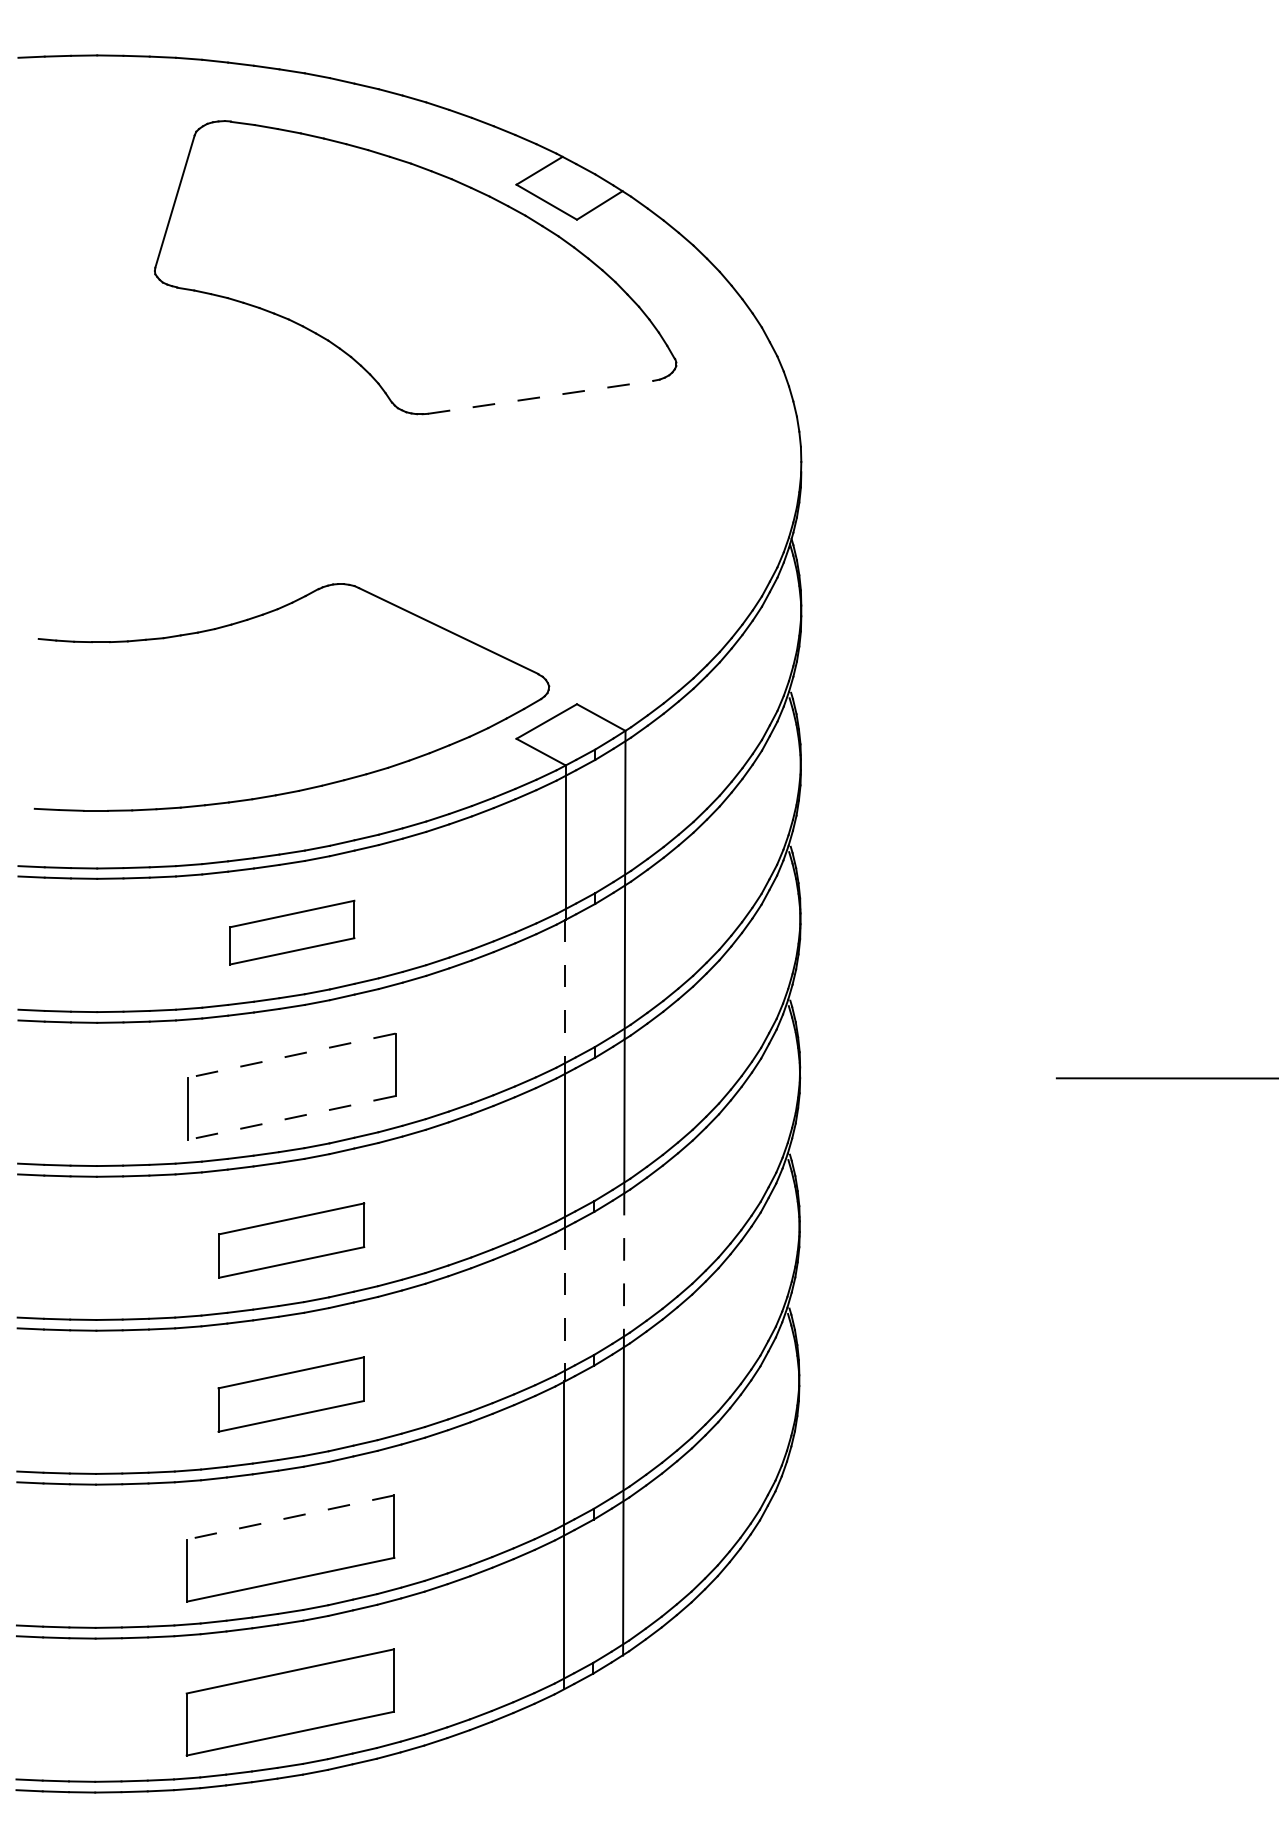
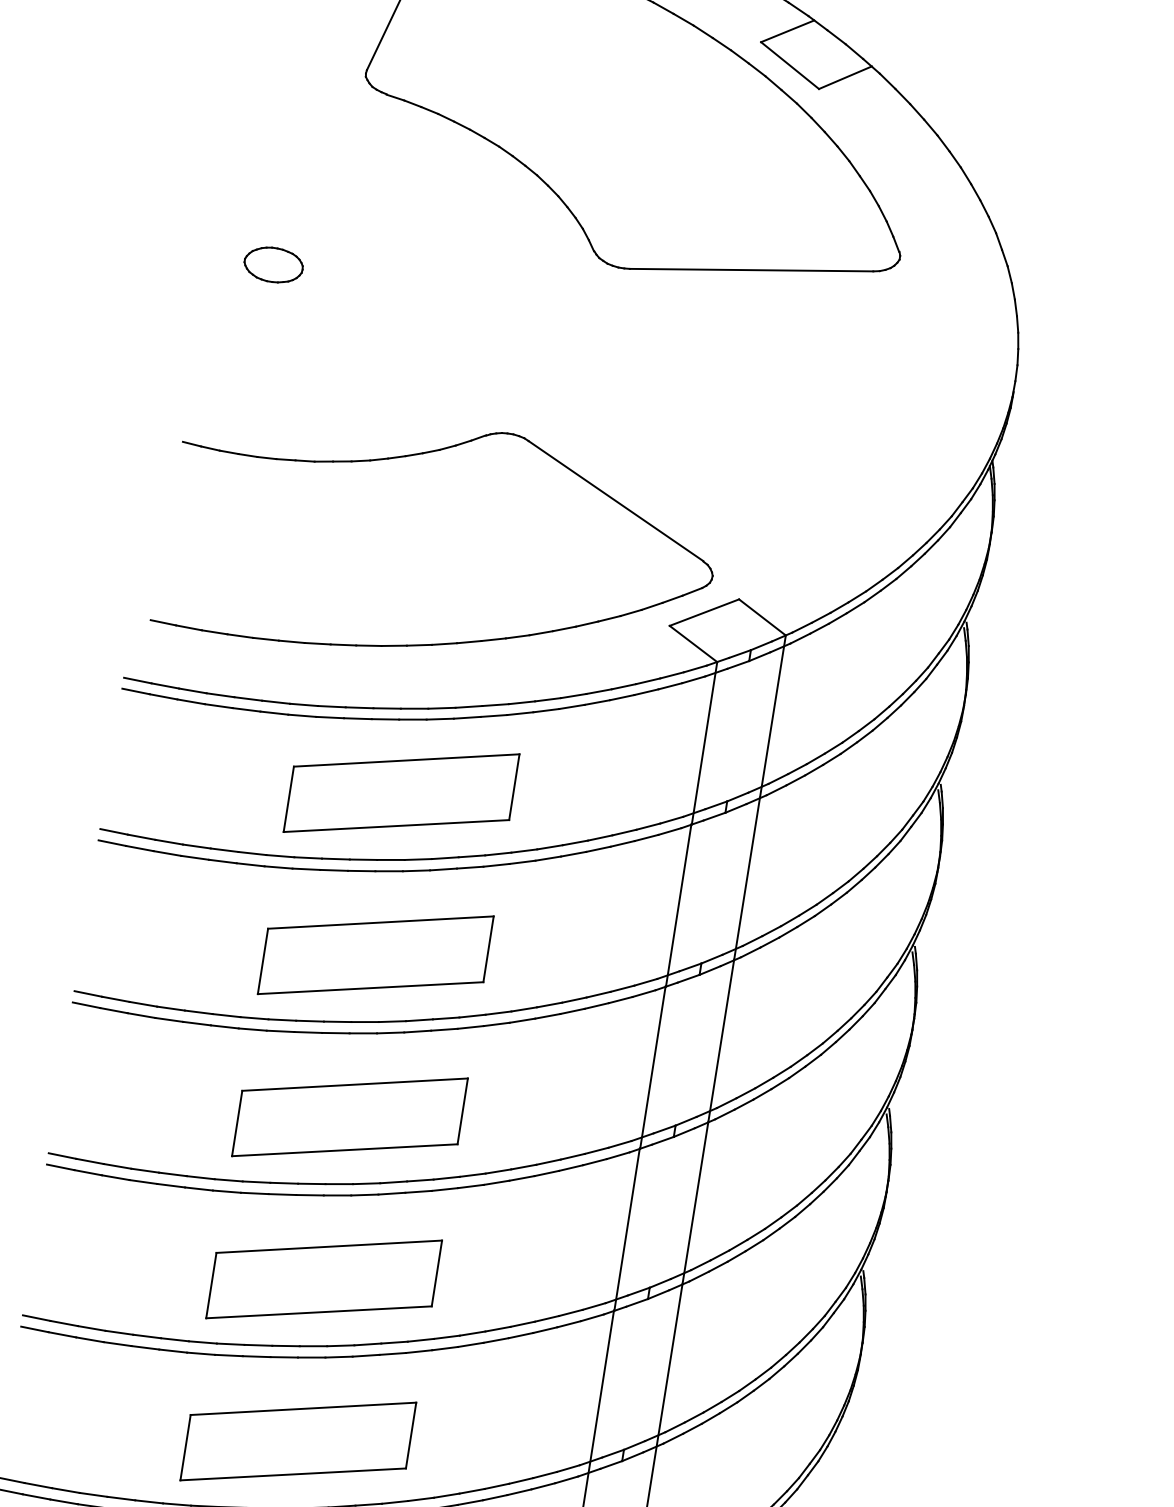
line: (541, 397) -> (752, 270), dashed -> solid
part: (96, 461) -> (273, 264), added
part: (291, 932) -> (400, 792), size x1.67
line: (565, 997) -> (678, 906), dashed -> solid
line: (291, 1055) -> (380, 922), dashed -> solid
line: (291, 1117) -> (370, 987), dashed -> solid
part: (291, 1240) -> (349, 1117), size x1.43
line: (624, 1270) -> (695, 1203), dashed -> solid
line: (564, 1304) -> (626, 1229), dashed -> solid
part: (290, 1394) -> (323, 1279), size x1.43
line: (290, 1517) -> (303, 1408), dashed -> solid

